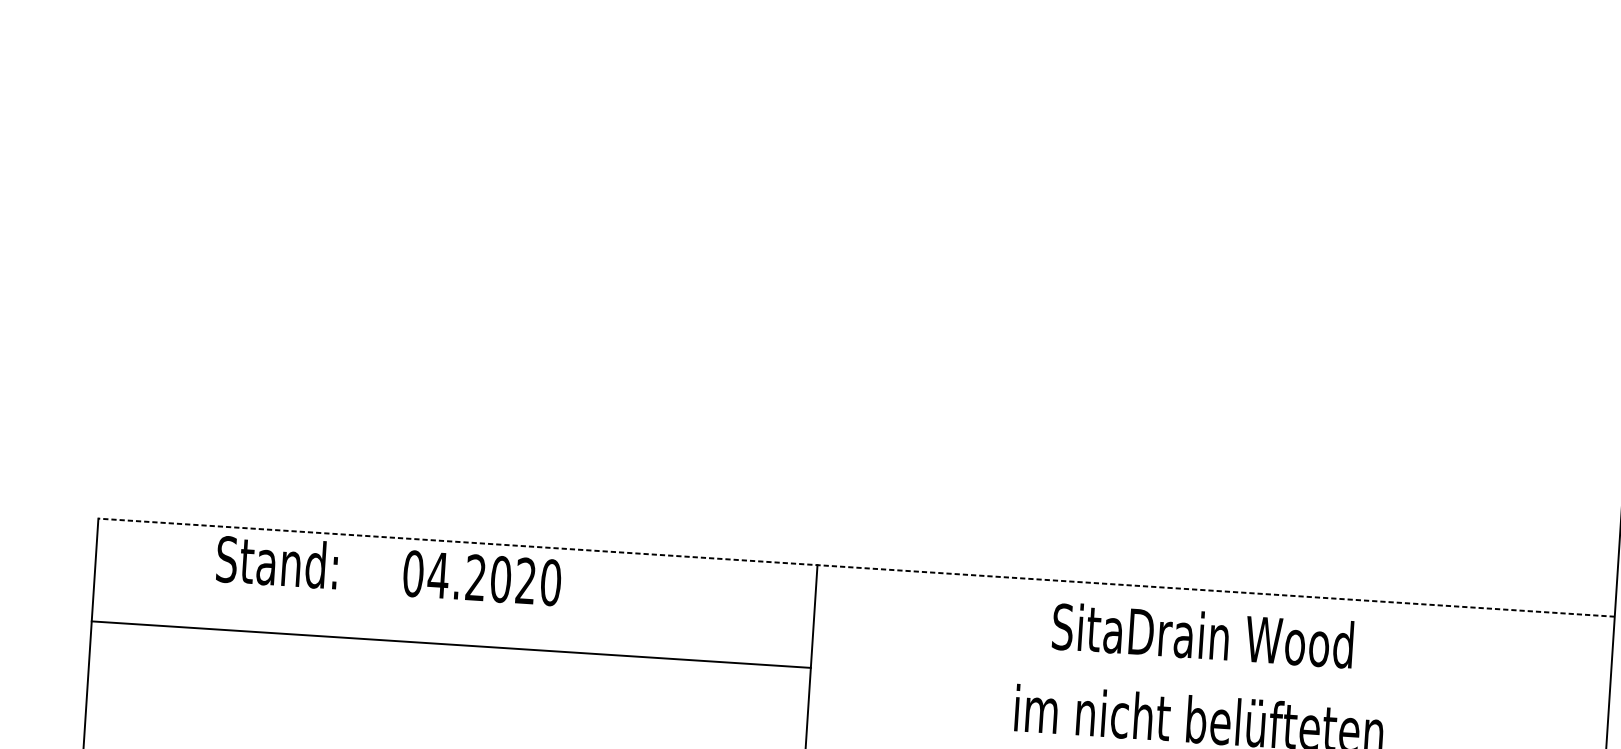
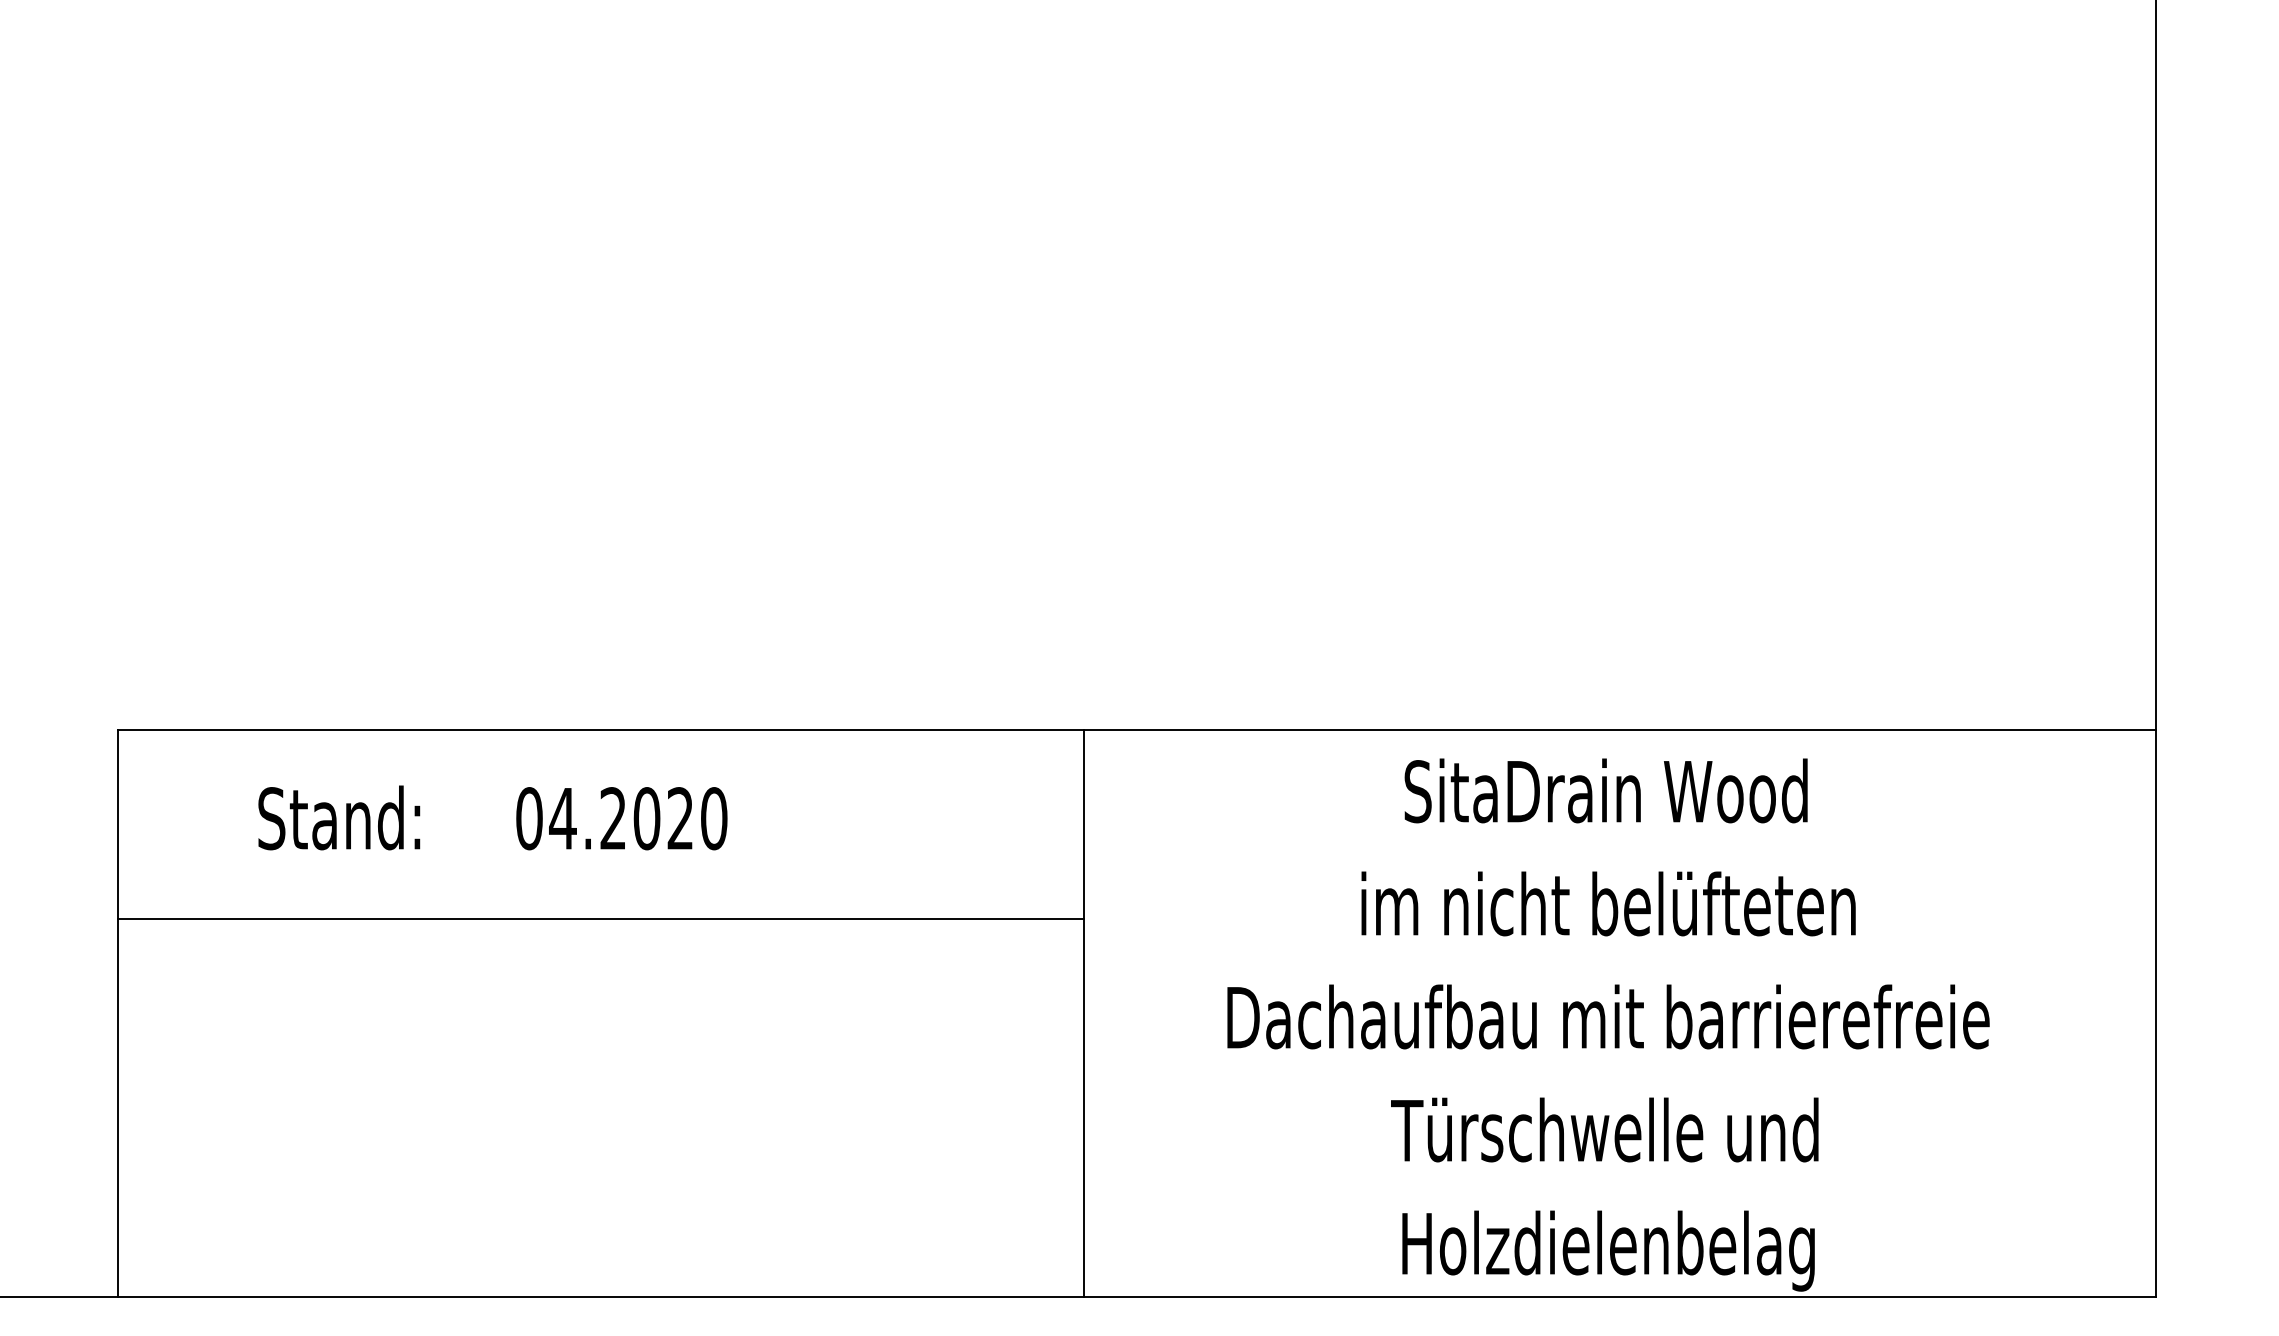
text: (277, 561) -> (339, 817), moved
line: (856, 567) -> (1136, 730), dashed -> solid
text: (482, 578) -> (621, 818), moved
line: (451, 644) -> (601, 919), moved

